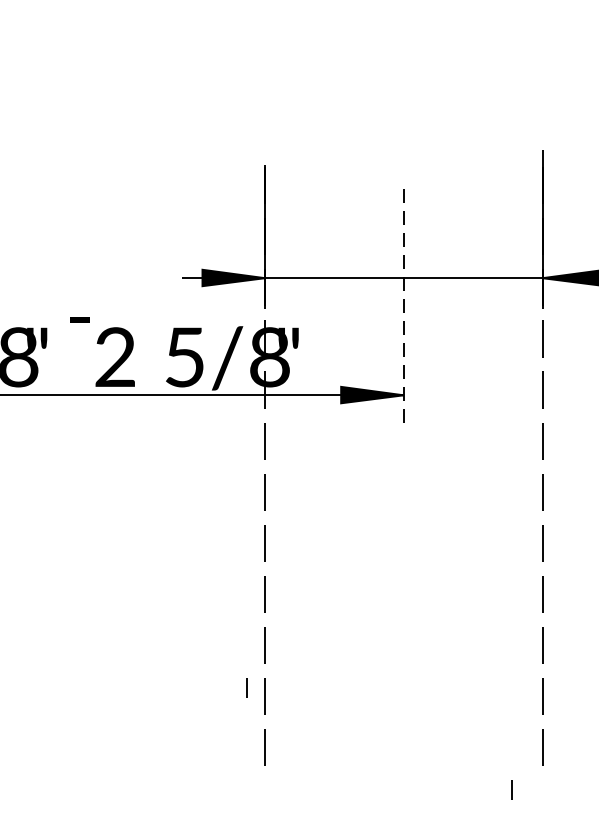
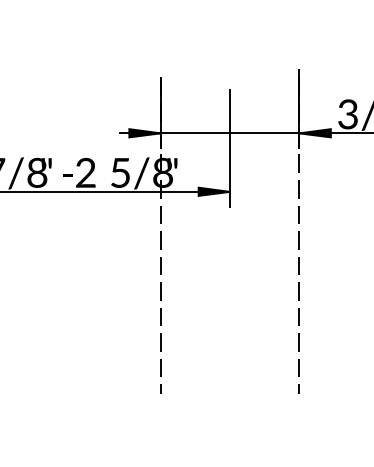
line: (402, 308) -> (229, 148), dashed -> solid
text: (78, 320) -> (67, 175), moved
line: (246, 686) -> (160, 388), moved
line: (510, 788) -> (298, 388), moved

